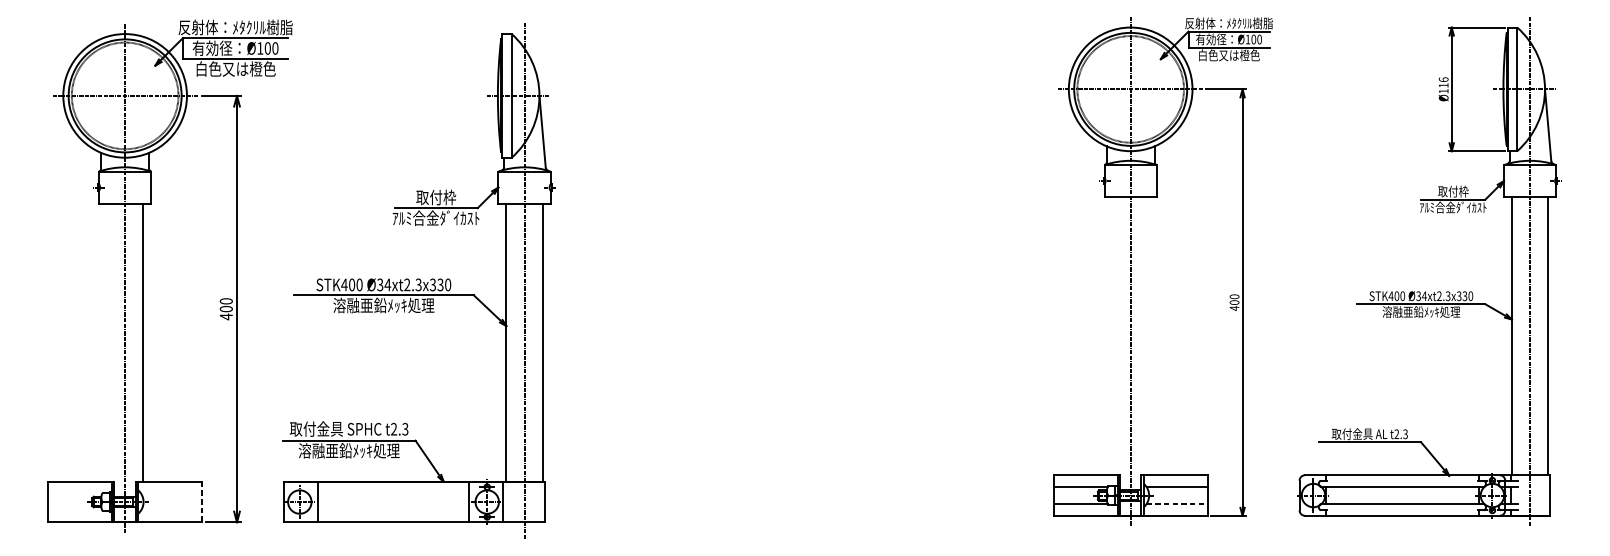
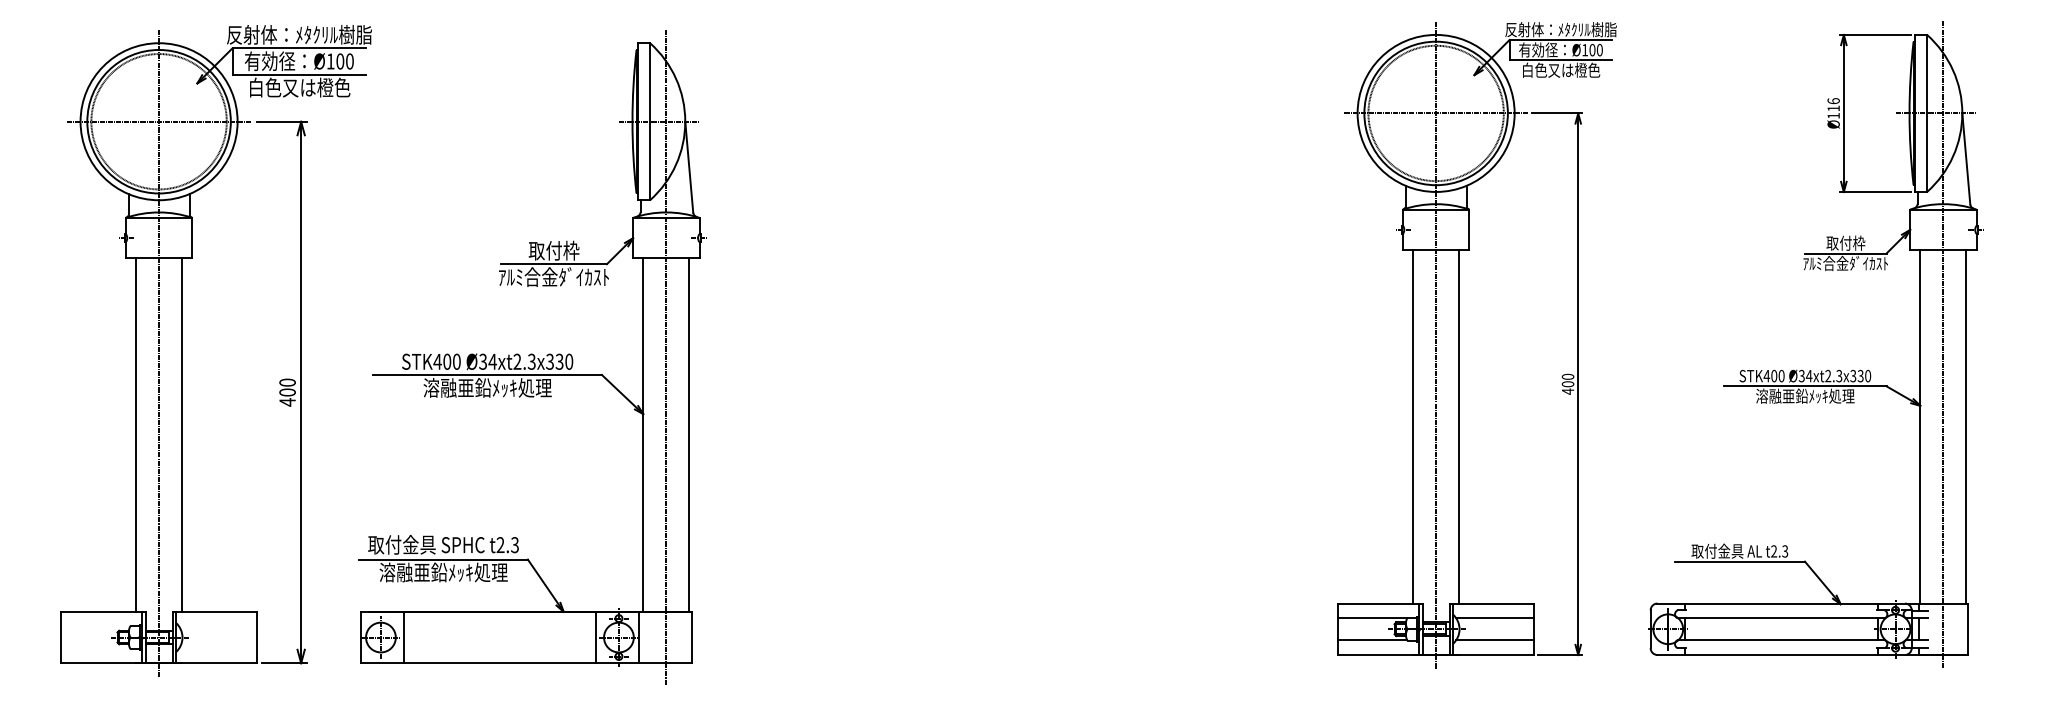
line: (1112, 335) -> (1413, 426), added
line: (1149, 335) -> (1459, 426), added
line: (107, 342) -> (136, 434), added
line: (201, 502) -> (256, 637), dashed -> solid
line: (1177, 504) -> (1495, 640), dashed -> solid

